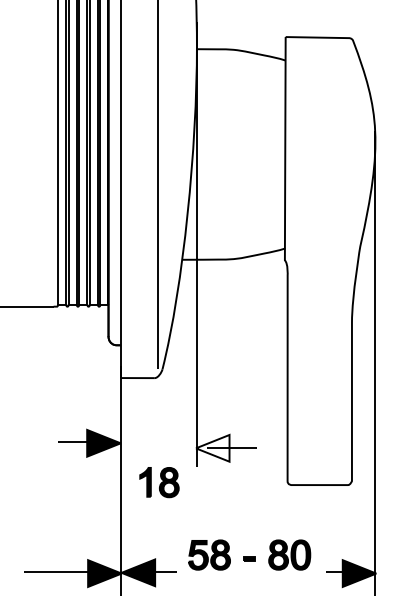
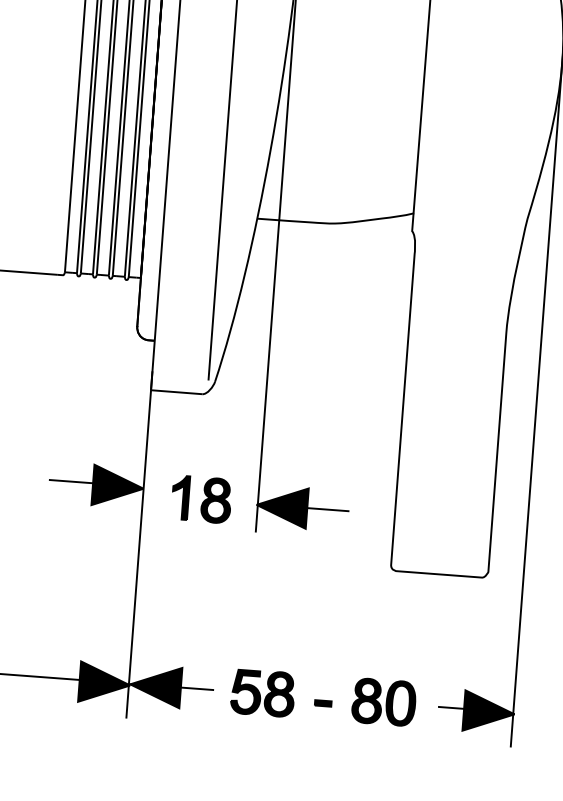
fill: (212, 447) -> (281, 505), added
part: (159, 482) -> (201, 499), moved
part: (249, 554) -> (323, 696), moved

